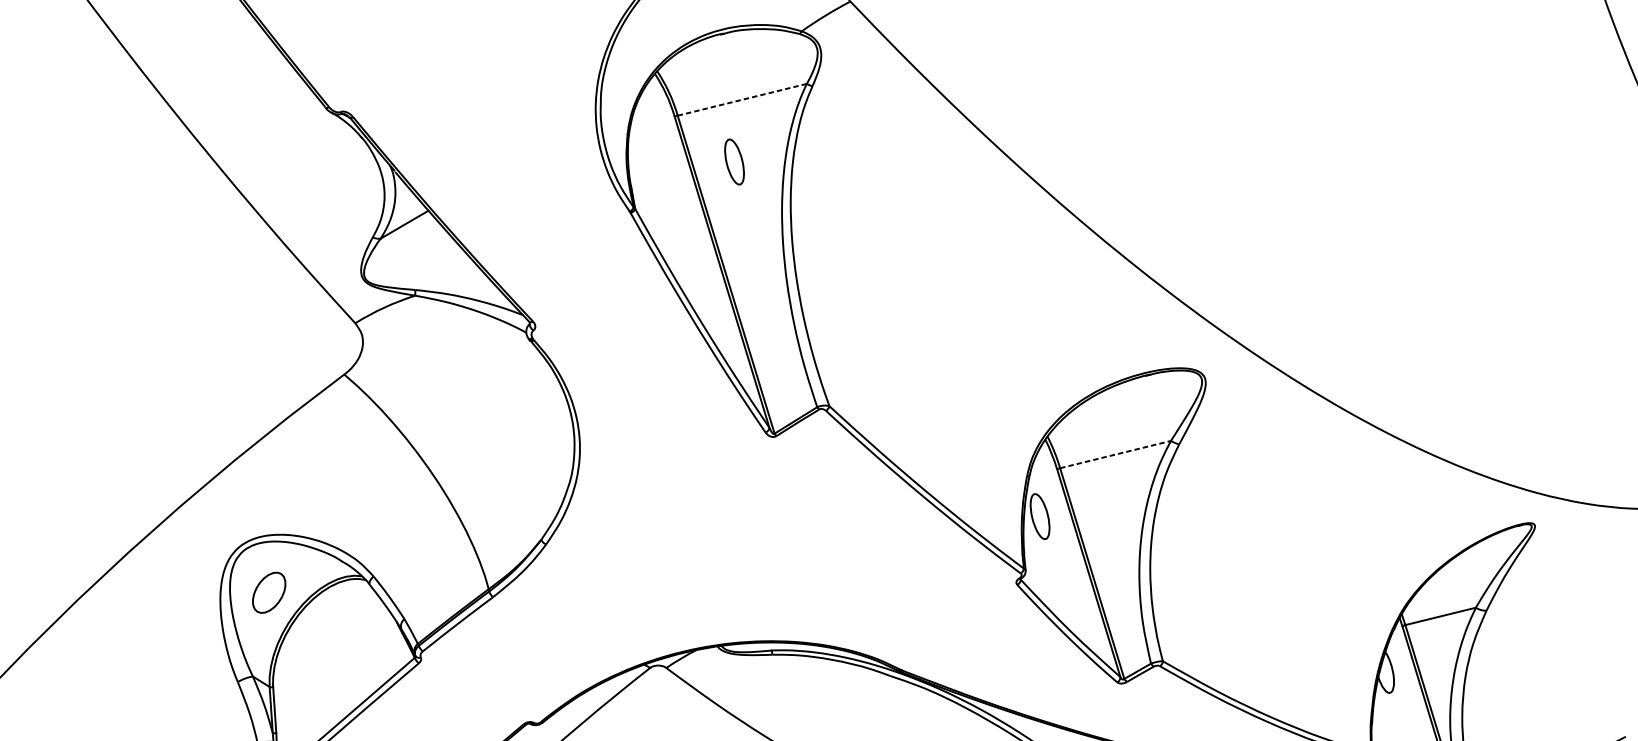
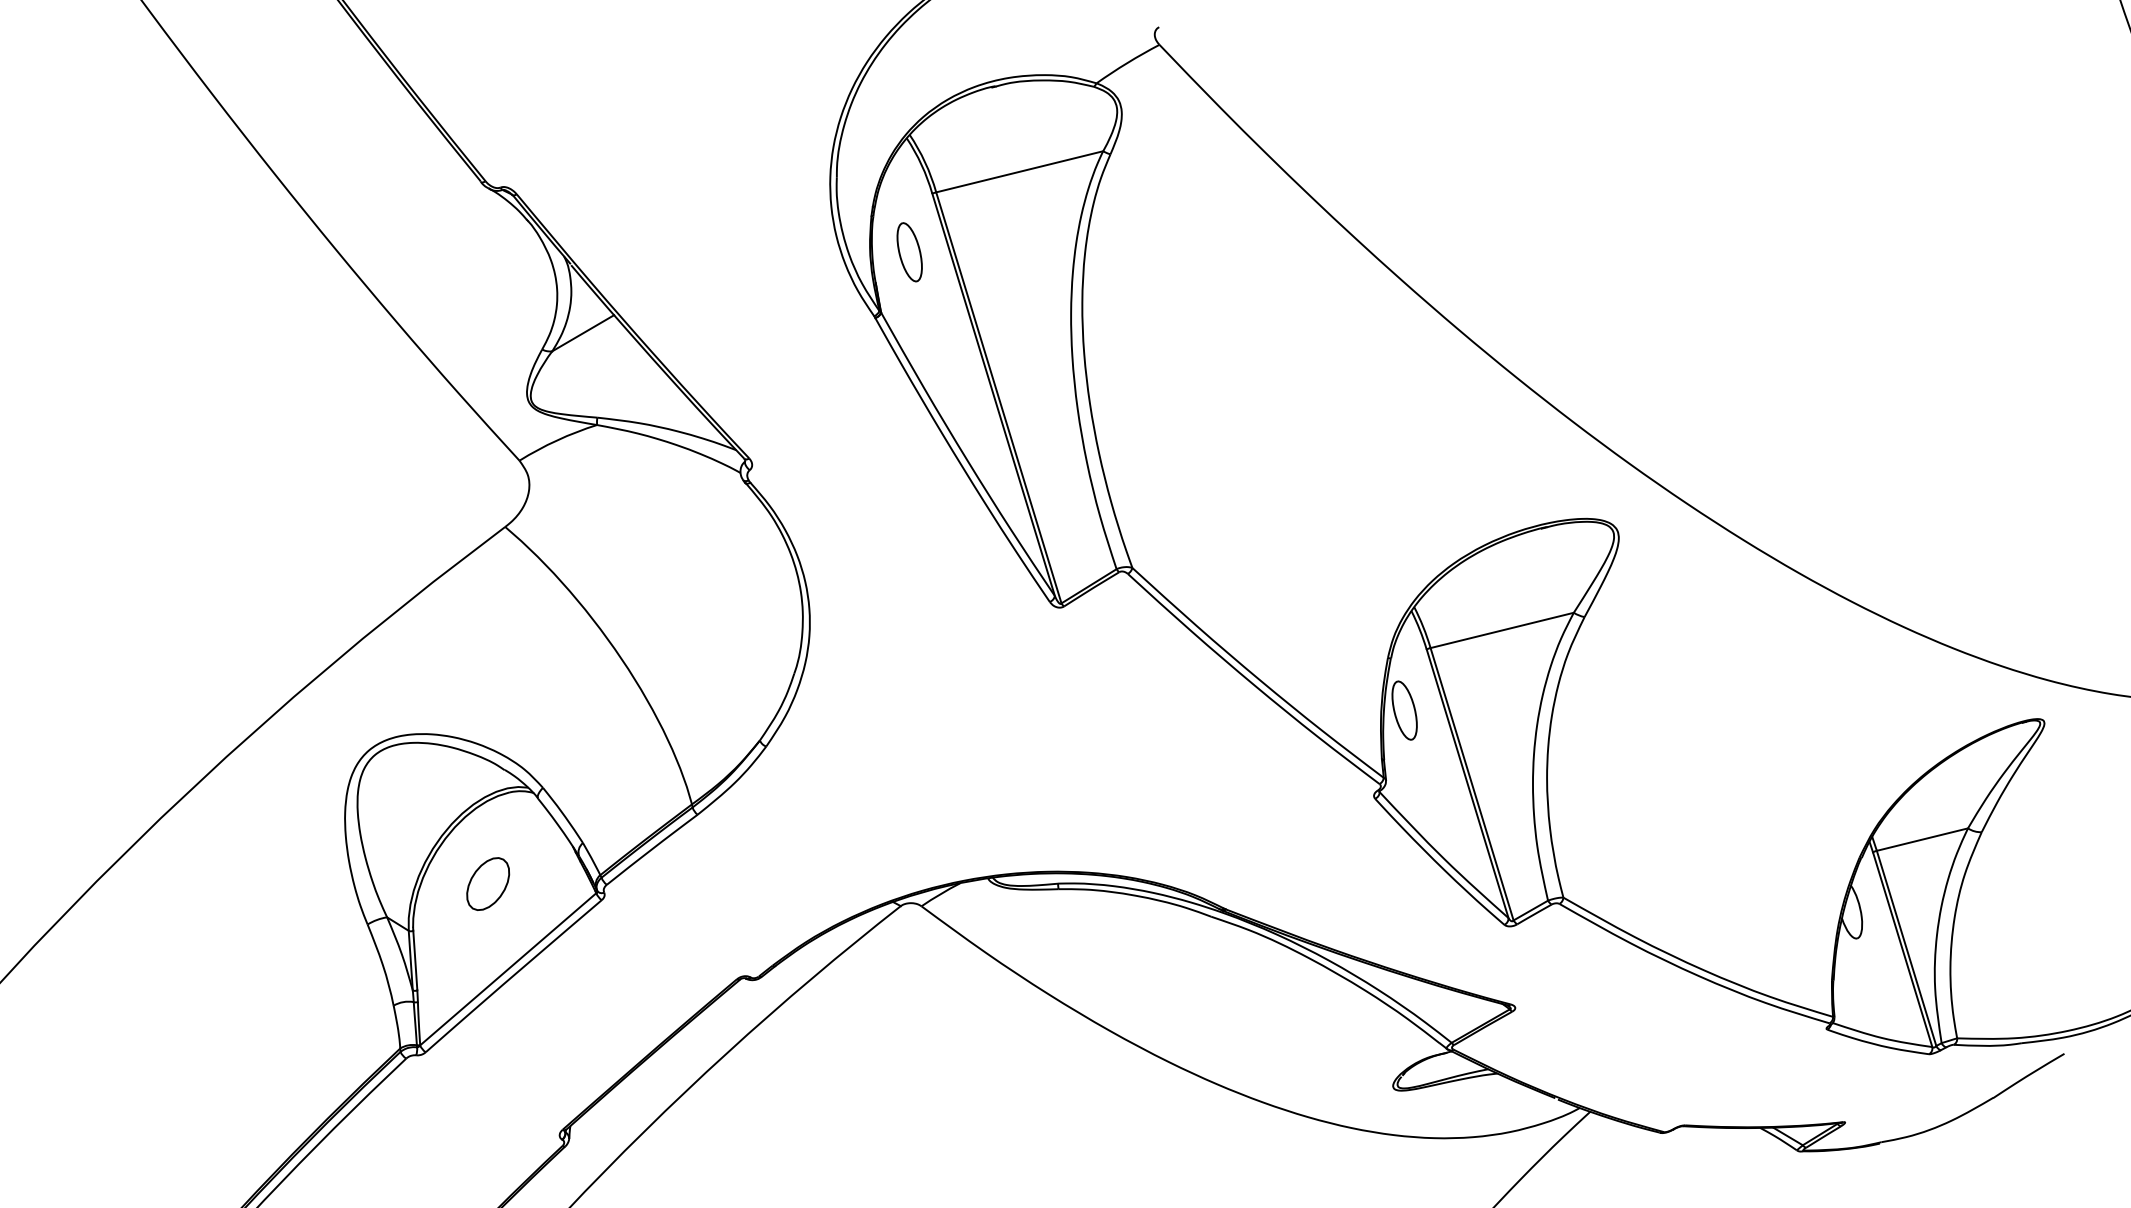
line: (742, 99) -> (1019, 171), dashed -> solid
part: (734, 162) -> (909, 252), moved
line: (1115, 454) -> (1502, 630), dashed -> solid
part: (269, 592) -> (488, 883), moved

